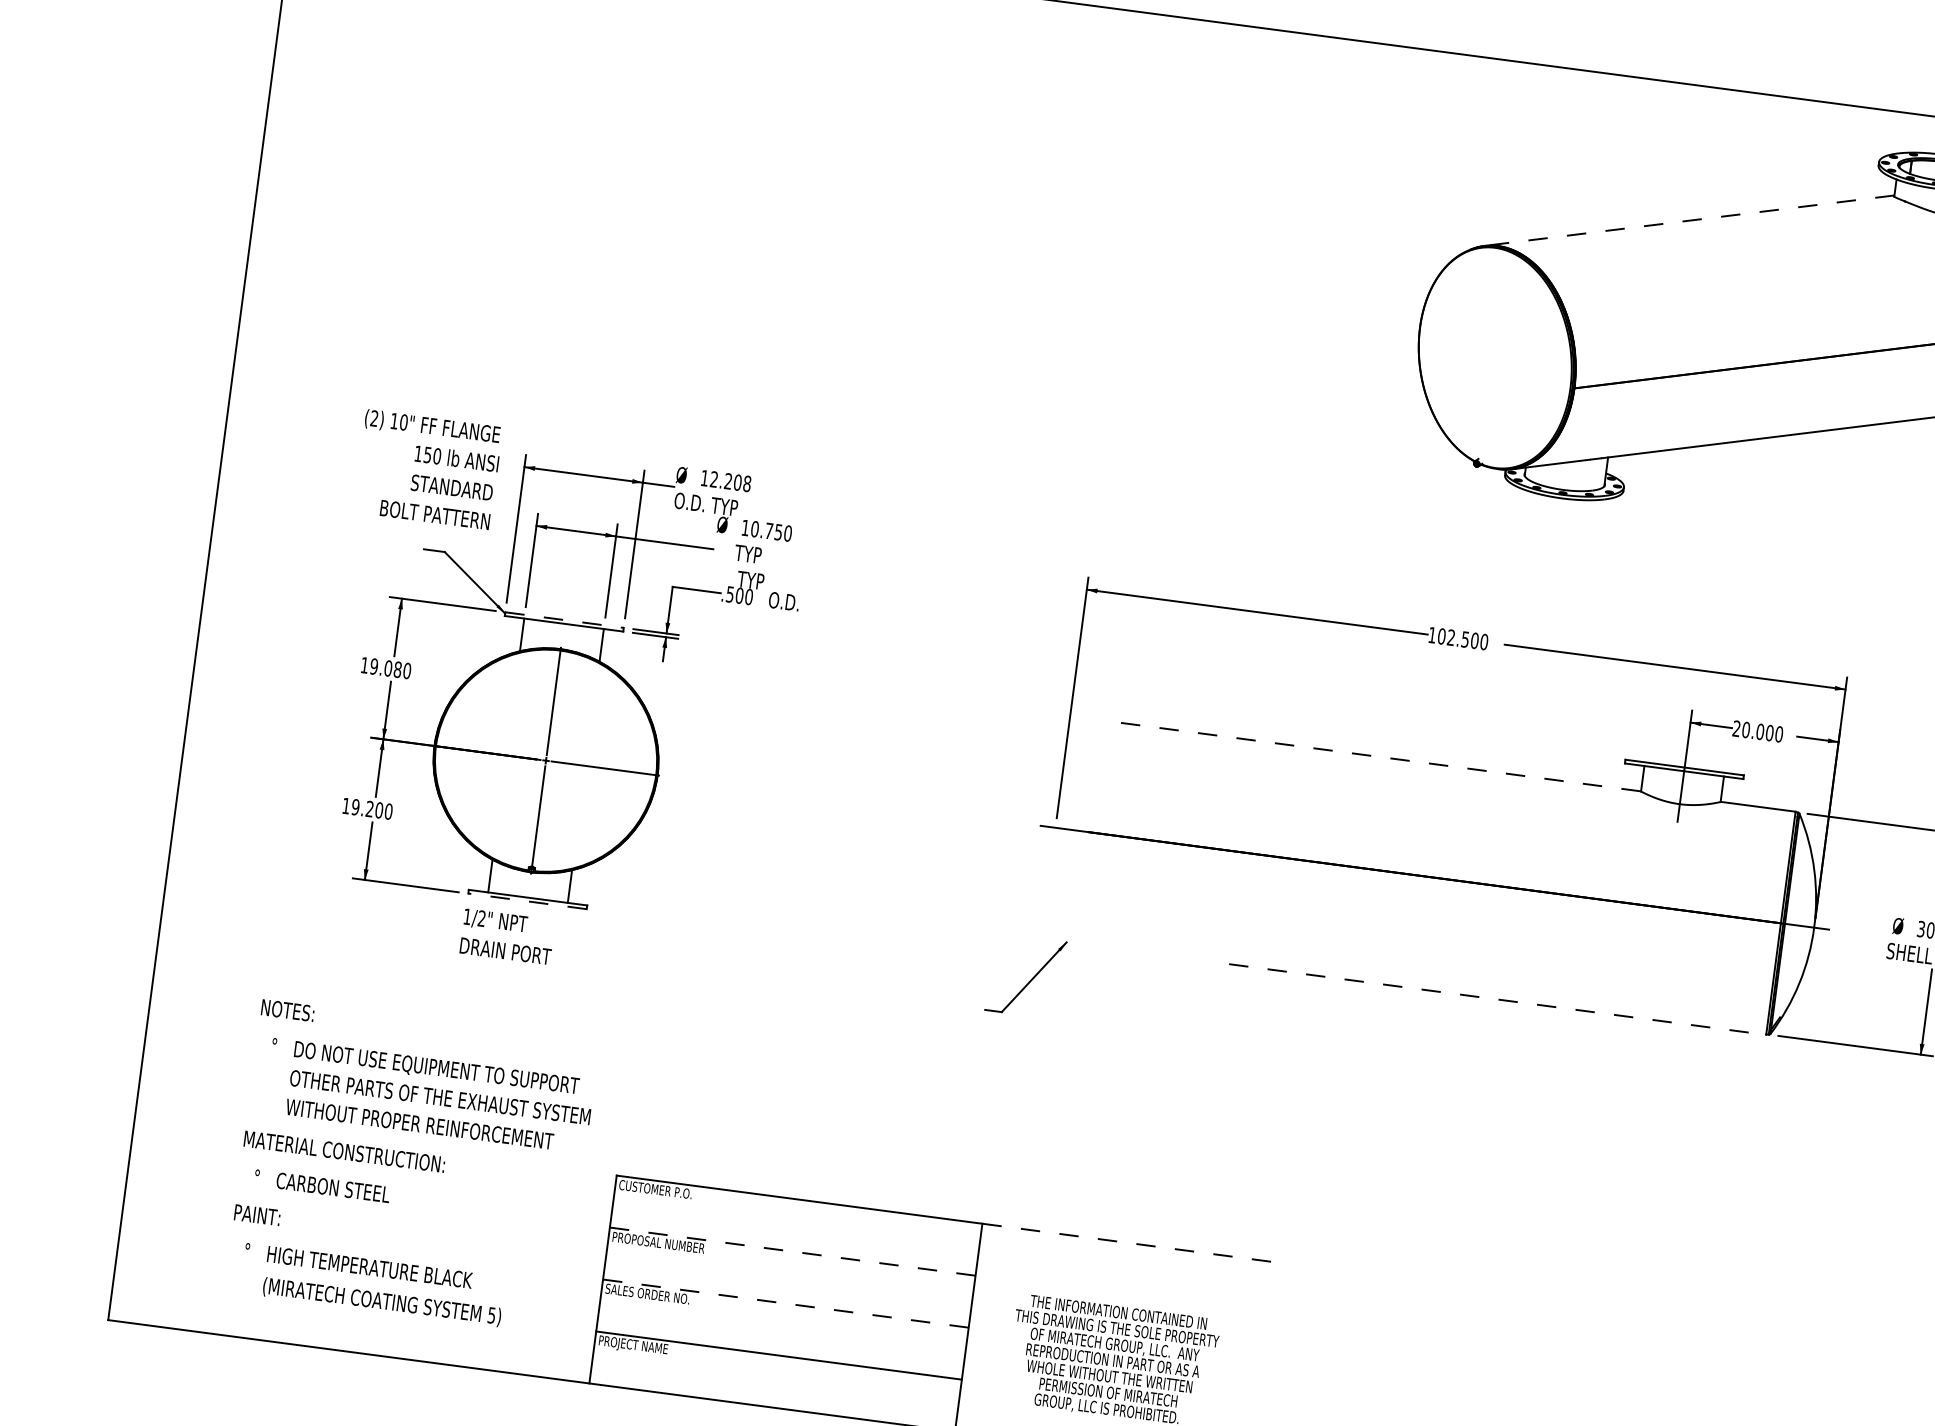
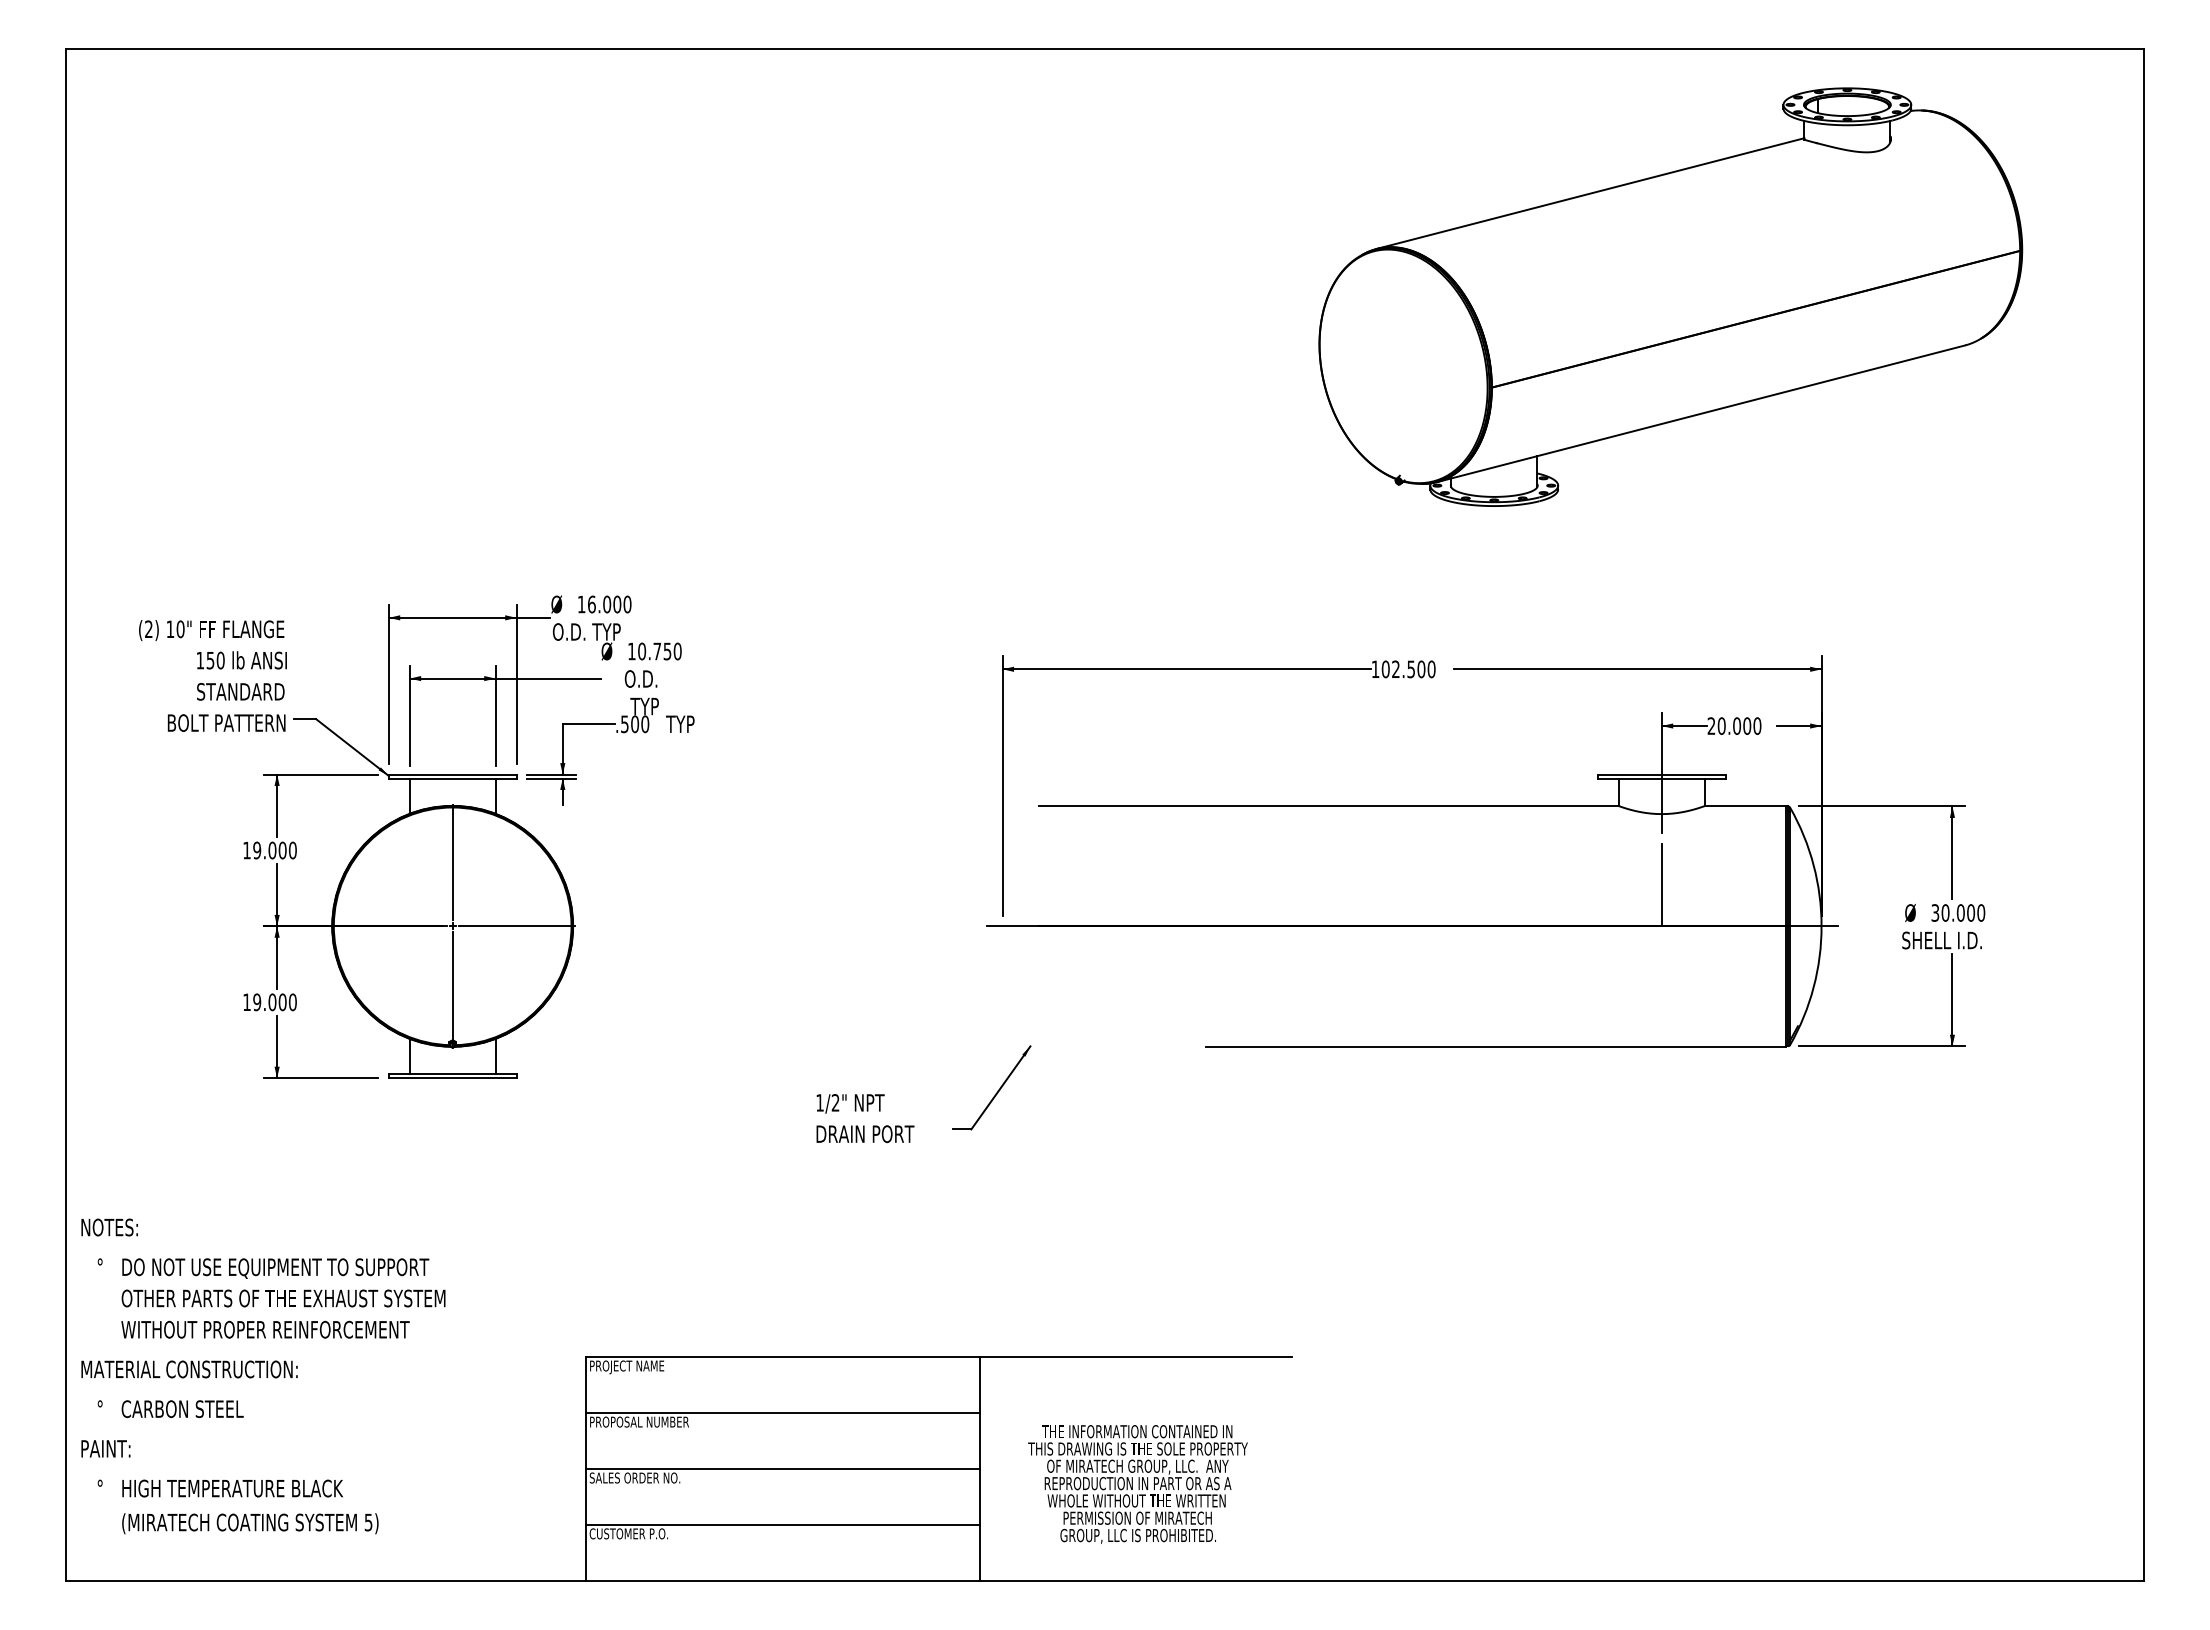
line: (1689, 220) -> (1590, 193), dashed -> solid
text: (427, 469) -> (212, 675), moved
text: (730, 481) -> (609, 604), 12.208 -> 16.000
text: (750, 554) -> (640, 678), TYP -> O.D.
text: (783, 601) -> (682, 724), O.D. -> TYP
line: (564, 620) -> (452, 774), dashed -> solid
text: (397, 669) -> (282, 850), 19.080 -> 19.000
line: (1372, 755) -> (1328, 805), dashed -> solid
text: (369, 809) -> (272, 1002), 19.200 -> 19.000
line: (1671, 869) -> (1661, 884), added
line: (527, 901) -> (452, 1078), dashed -> solid
text: (507, 936) -> (865, 1118), moved
line: (1497, 999) -> (1495, 1046), dashed -> solid
text: (412, 1167) -> (263, 1376), moved
text: (655, 1190) -> (628, 1367), CUSTOMER P.O. -> PROJECT NAME
line: (1127, 1242) -> (1136, 1356), dashed -> solid
line: (792, 1251) -> (782, 1412), dashed -> solid
line: (785, 1303) -> (782, 1468), dashed -> solid
text: (634, 1346) -> (628, 1535), PROJECT NAME -> CUSTOMER P.O.

